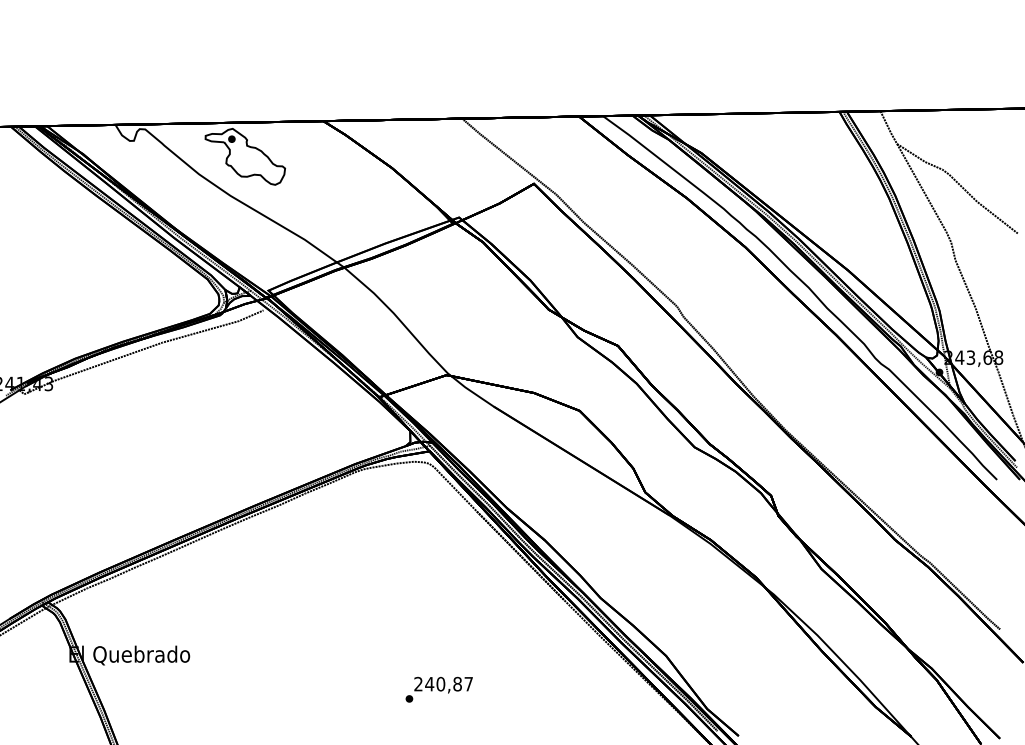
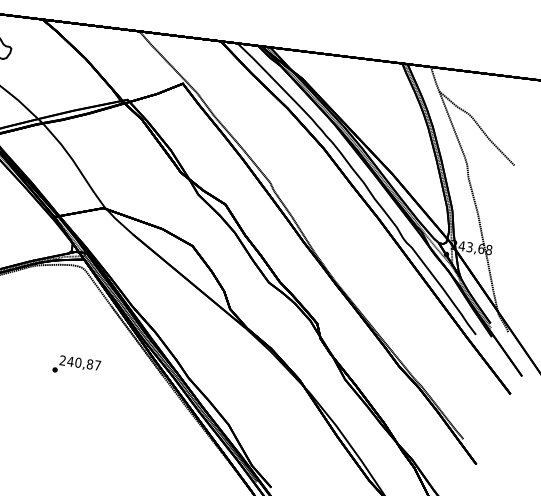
text: (438, 689) -> (76, 366), moved

